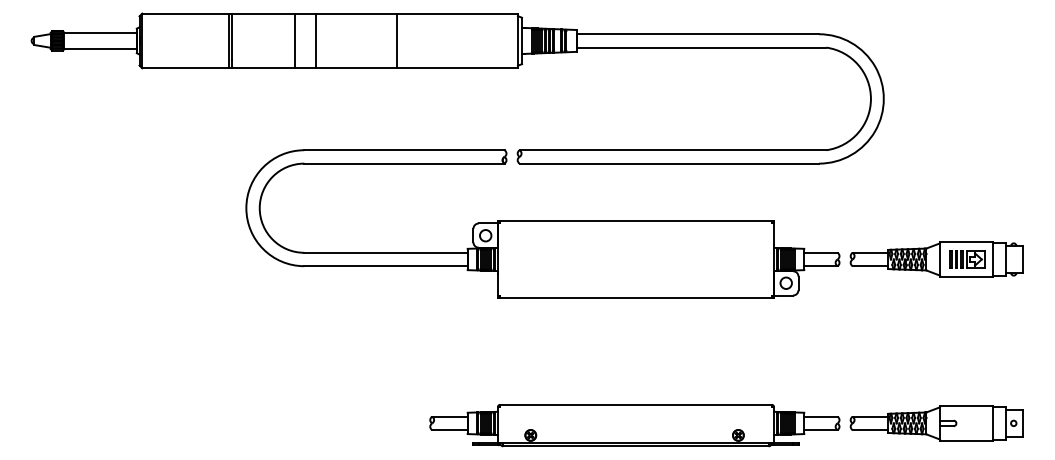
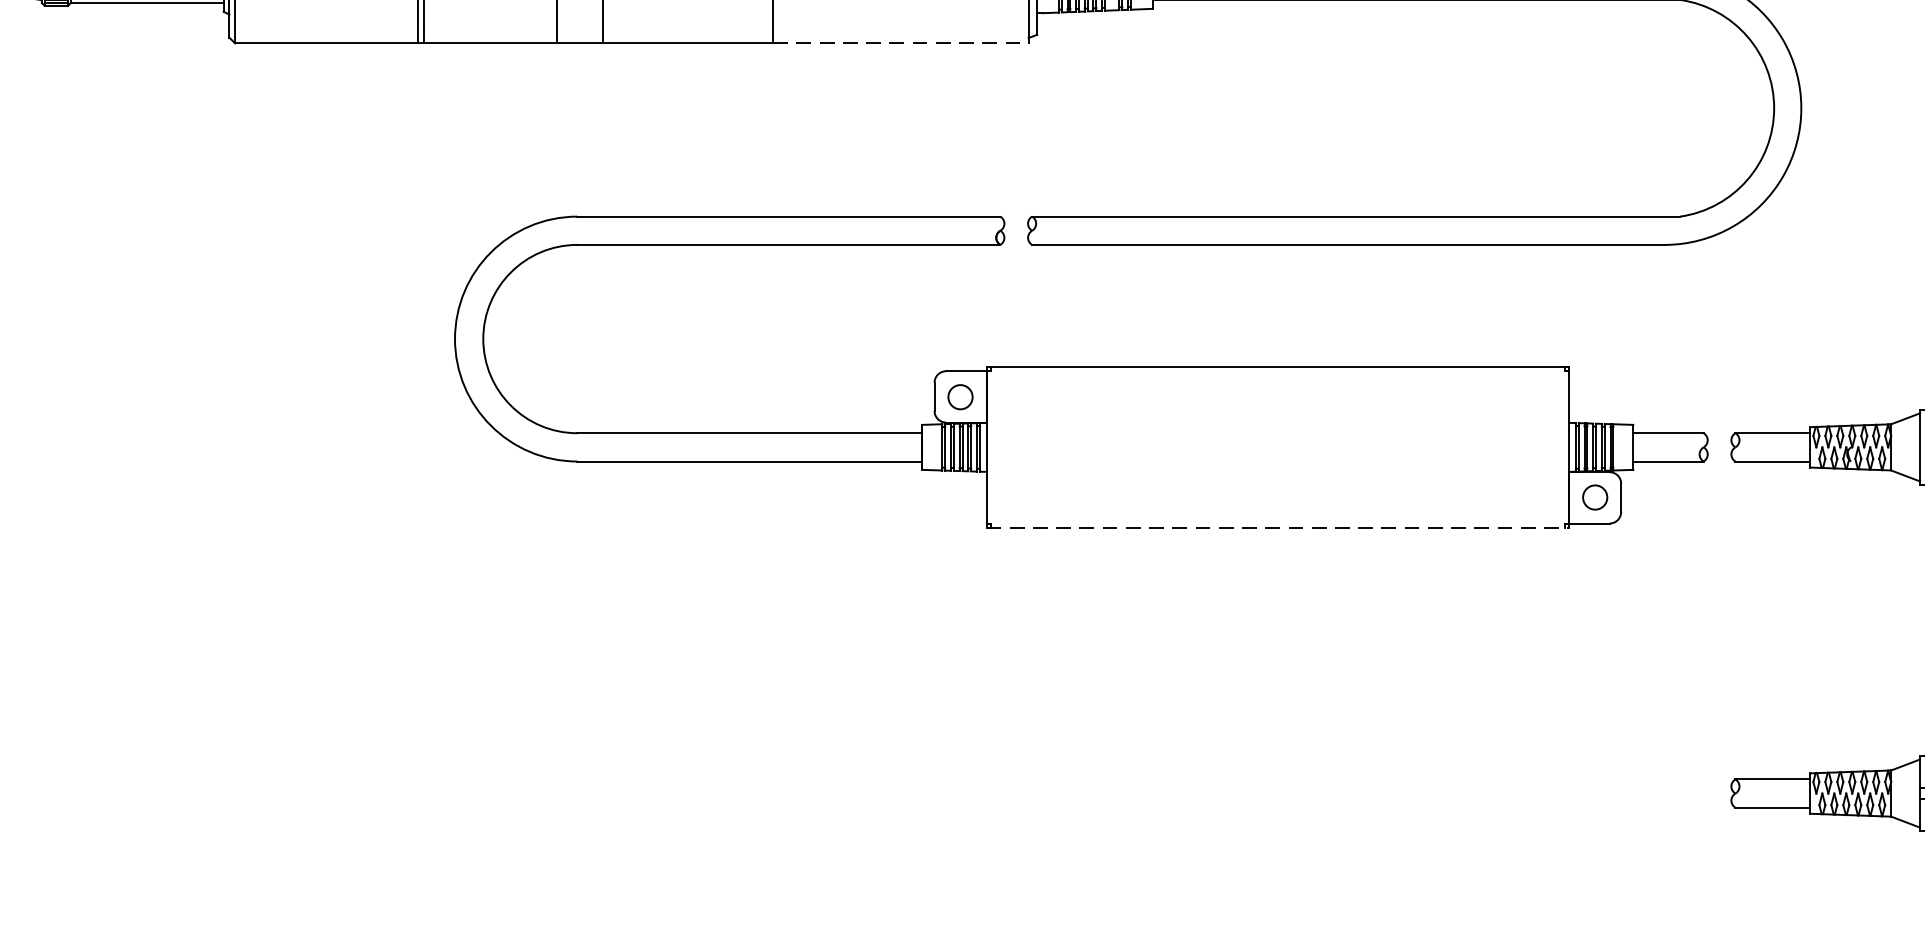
line: (457, 68) -> (900, 43), solid -> dashed
line: (635, 297) -> (1276, 527), solid -> dashed
part: (634, 425) -> (1274, 797), removed

